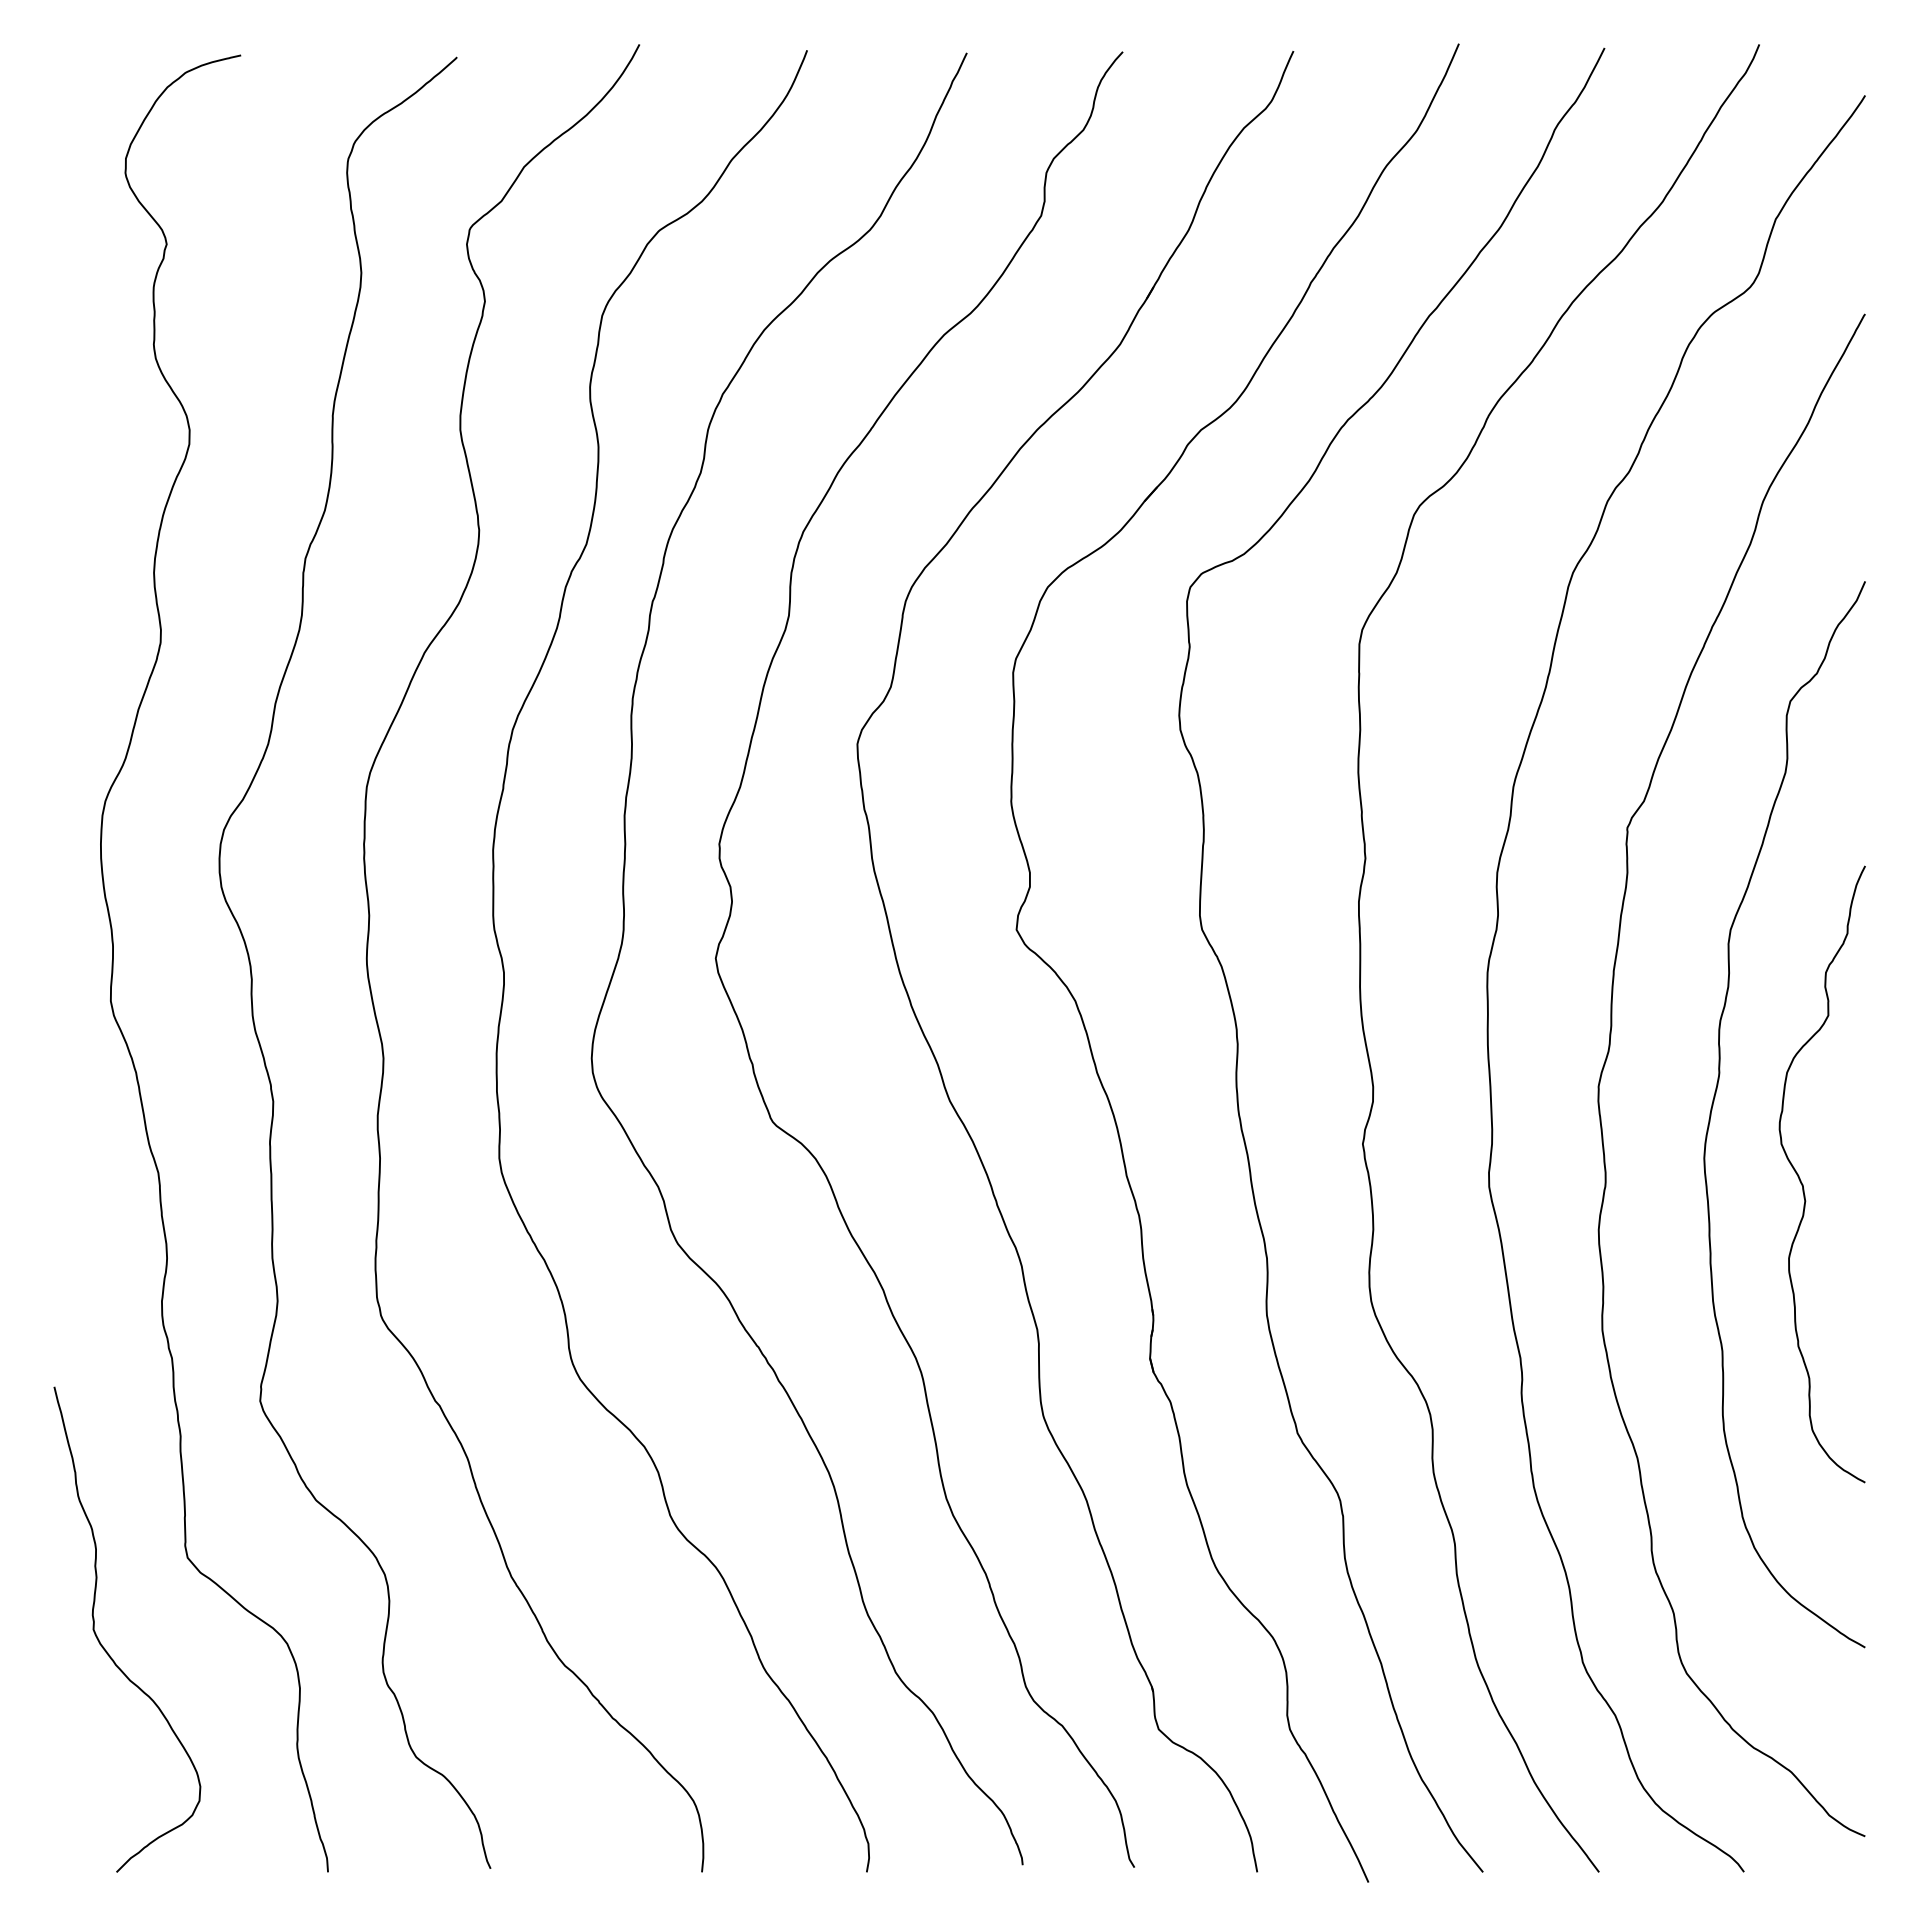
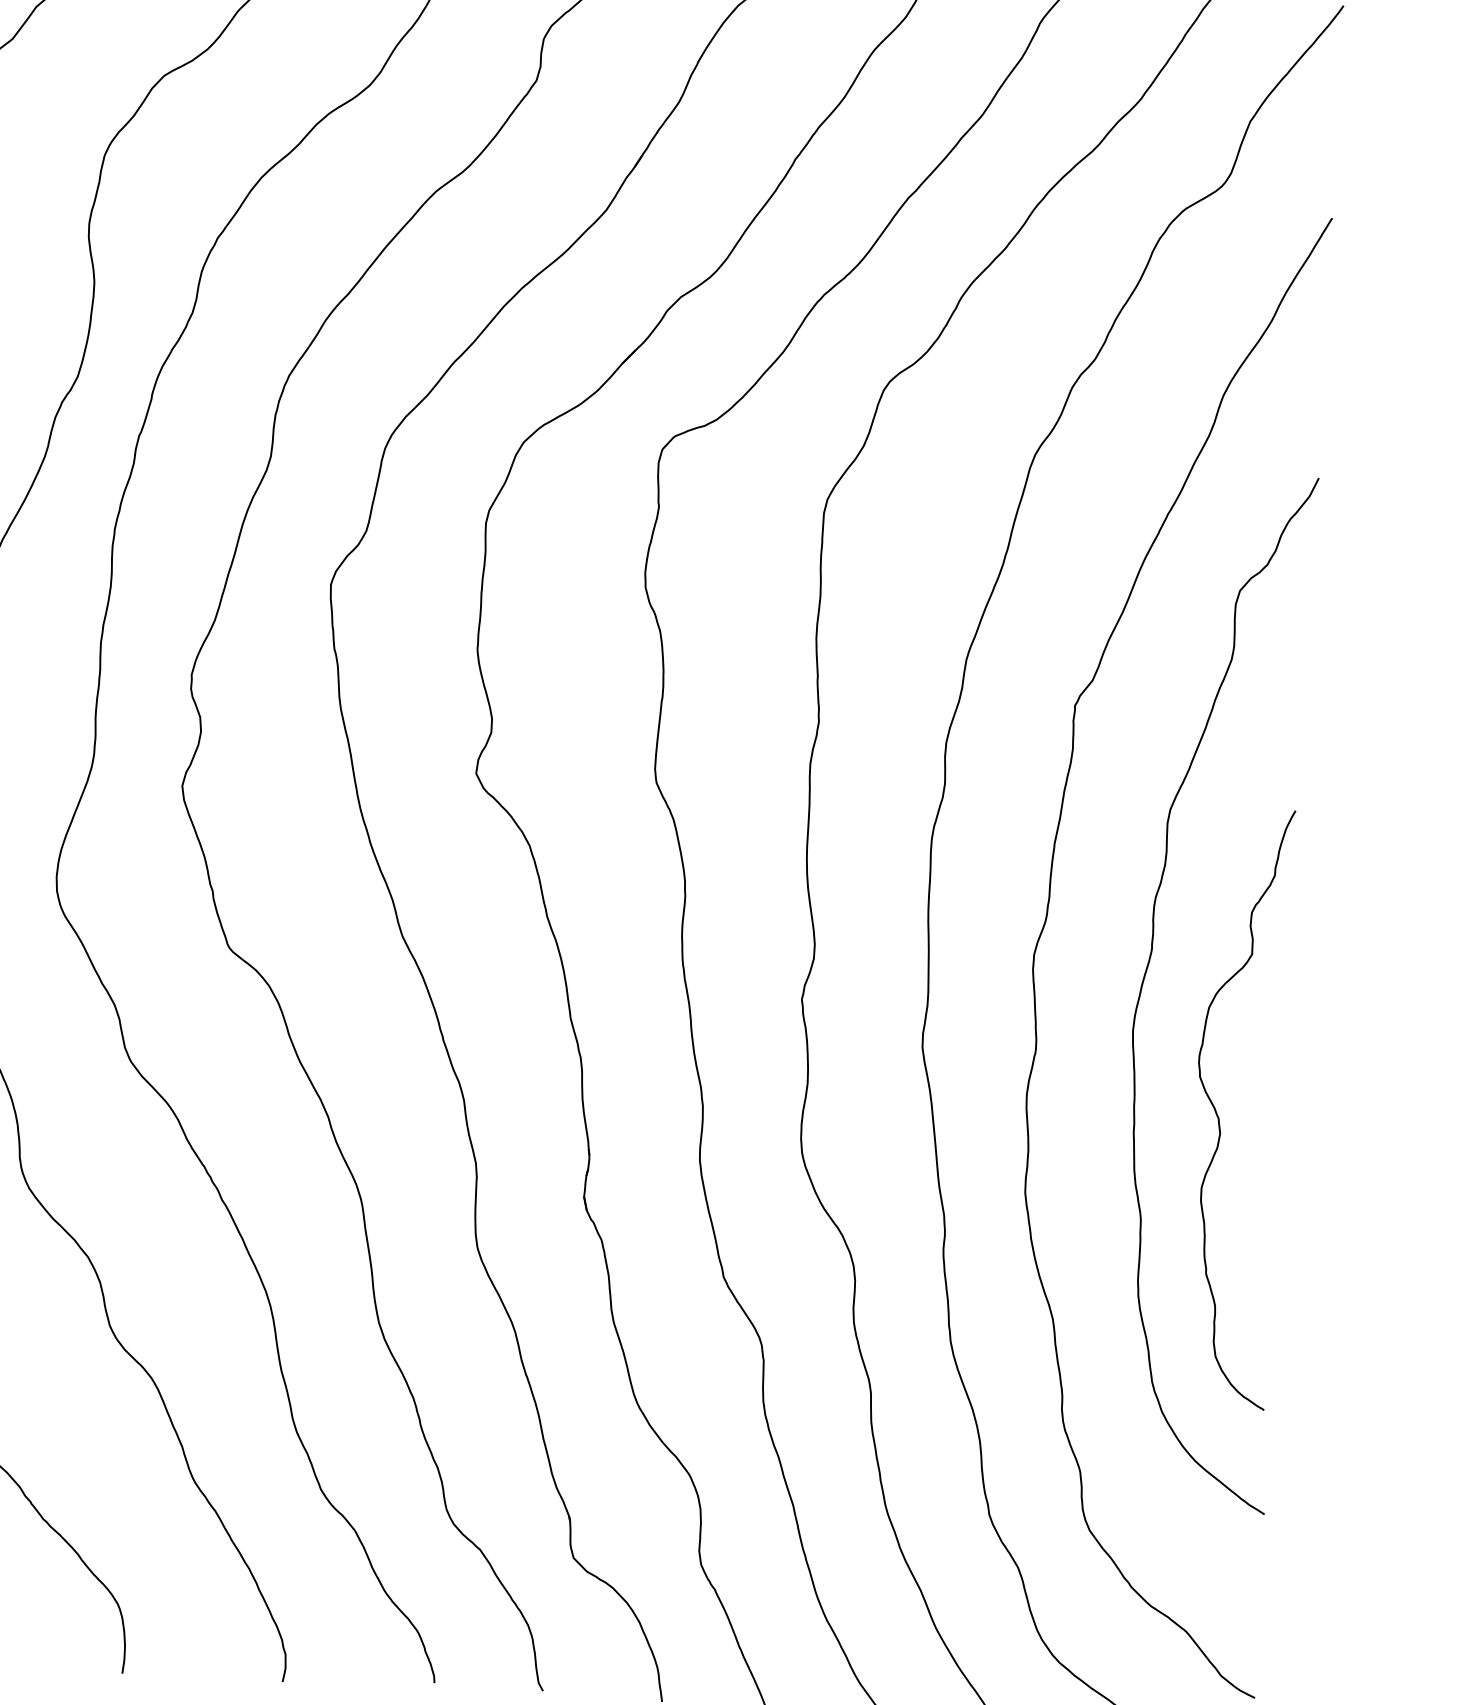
curve: (1803, 1184) -> (1219, 1117), moved

